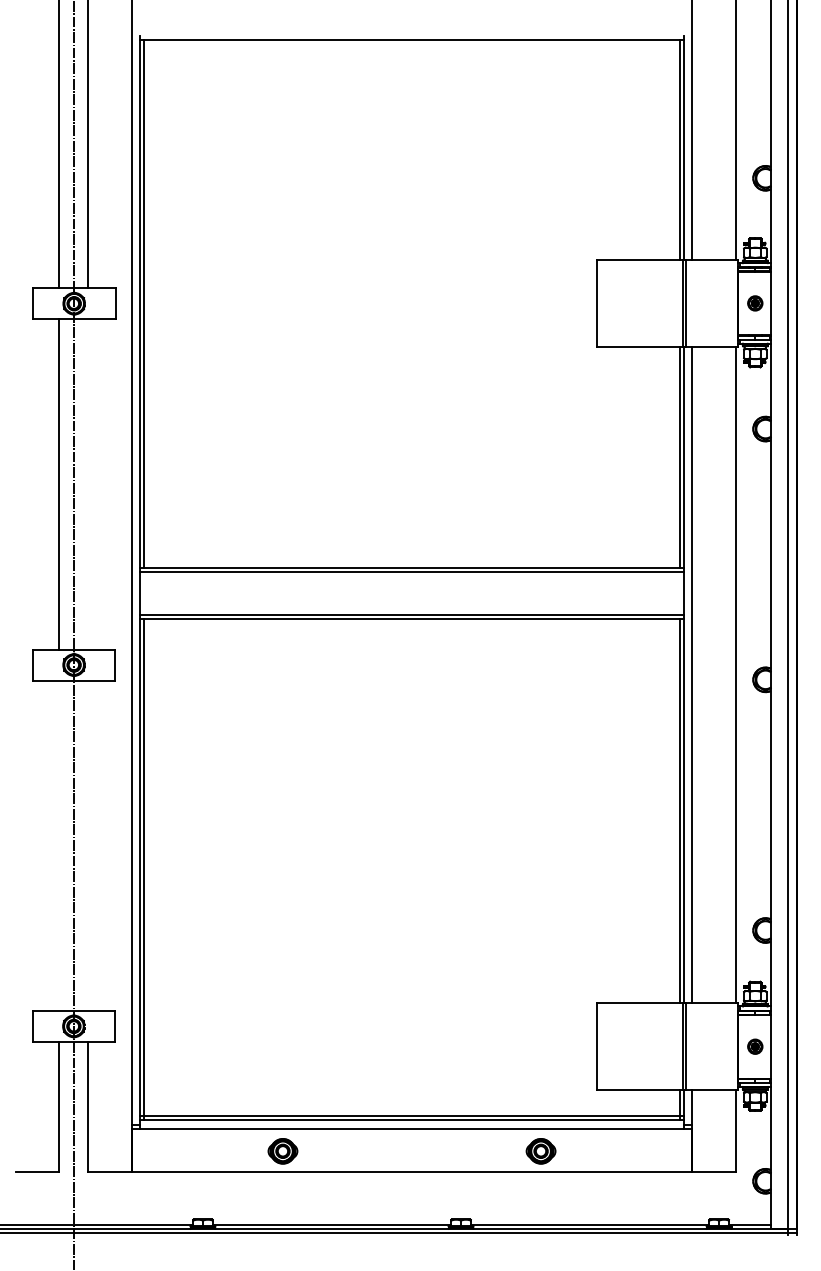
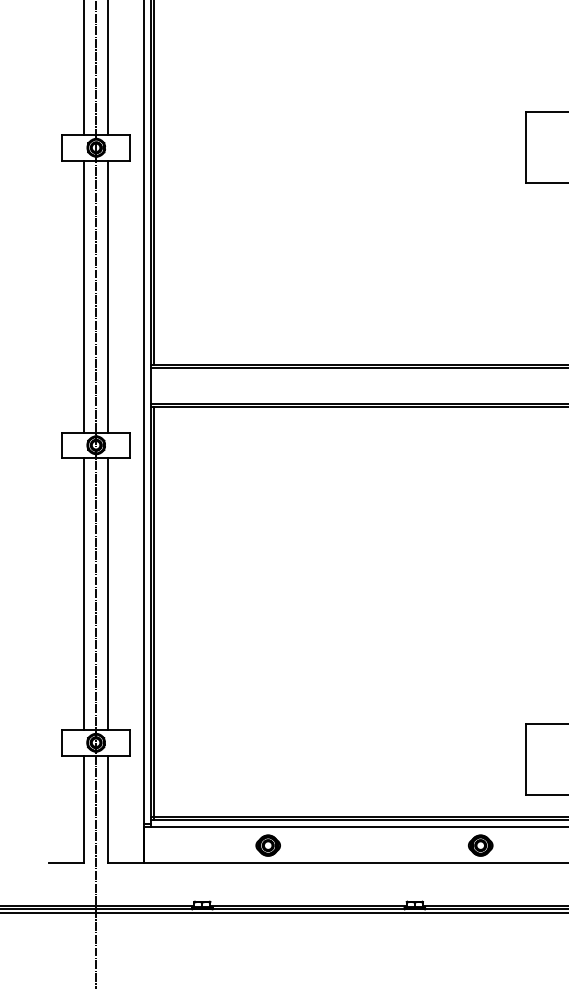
line: (88, 484) -> (108, 296), added
line: (59, 845) -> (84, 593), added
line: (88, 845) -> (108, 593), added

